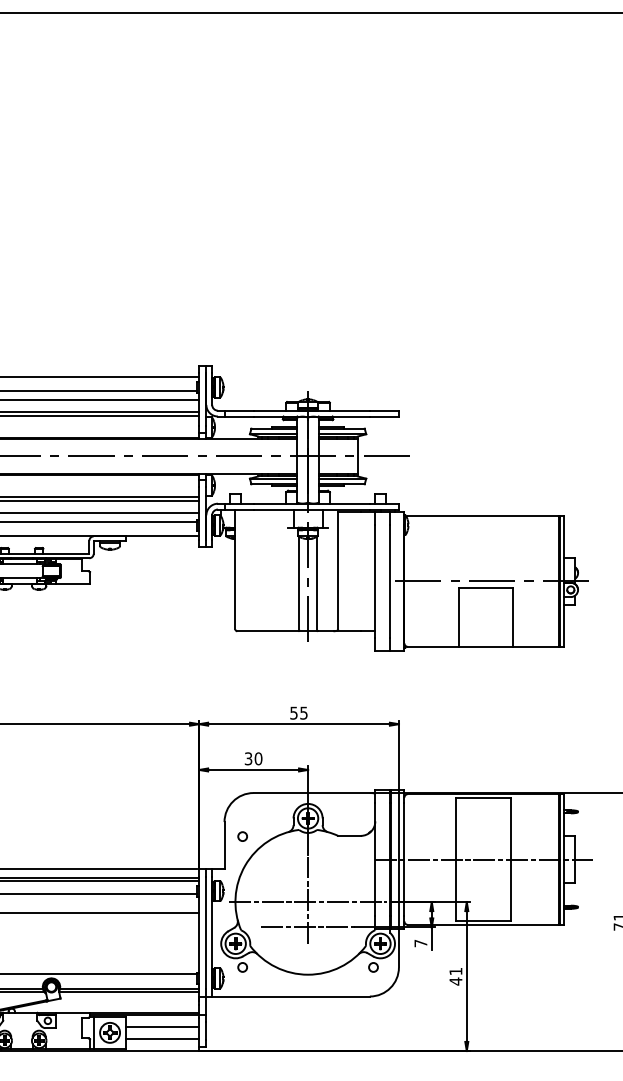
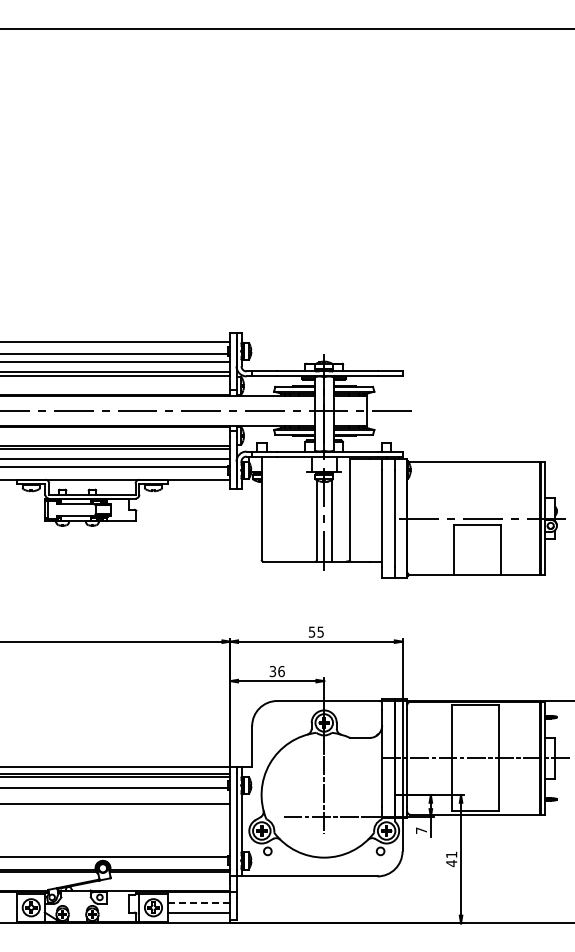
text: (258, 757) -> (281, 670), 30 -> 36
circle: (242, 836) -> (267, 738), removed
line: (308, 901) -> (324, 794), removed
line: (162, 1026) -> (198, 902), solid -> dashed

